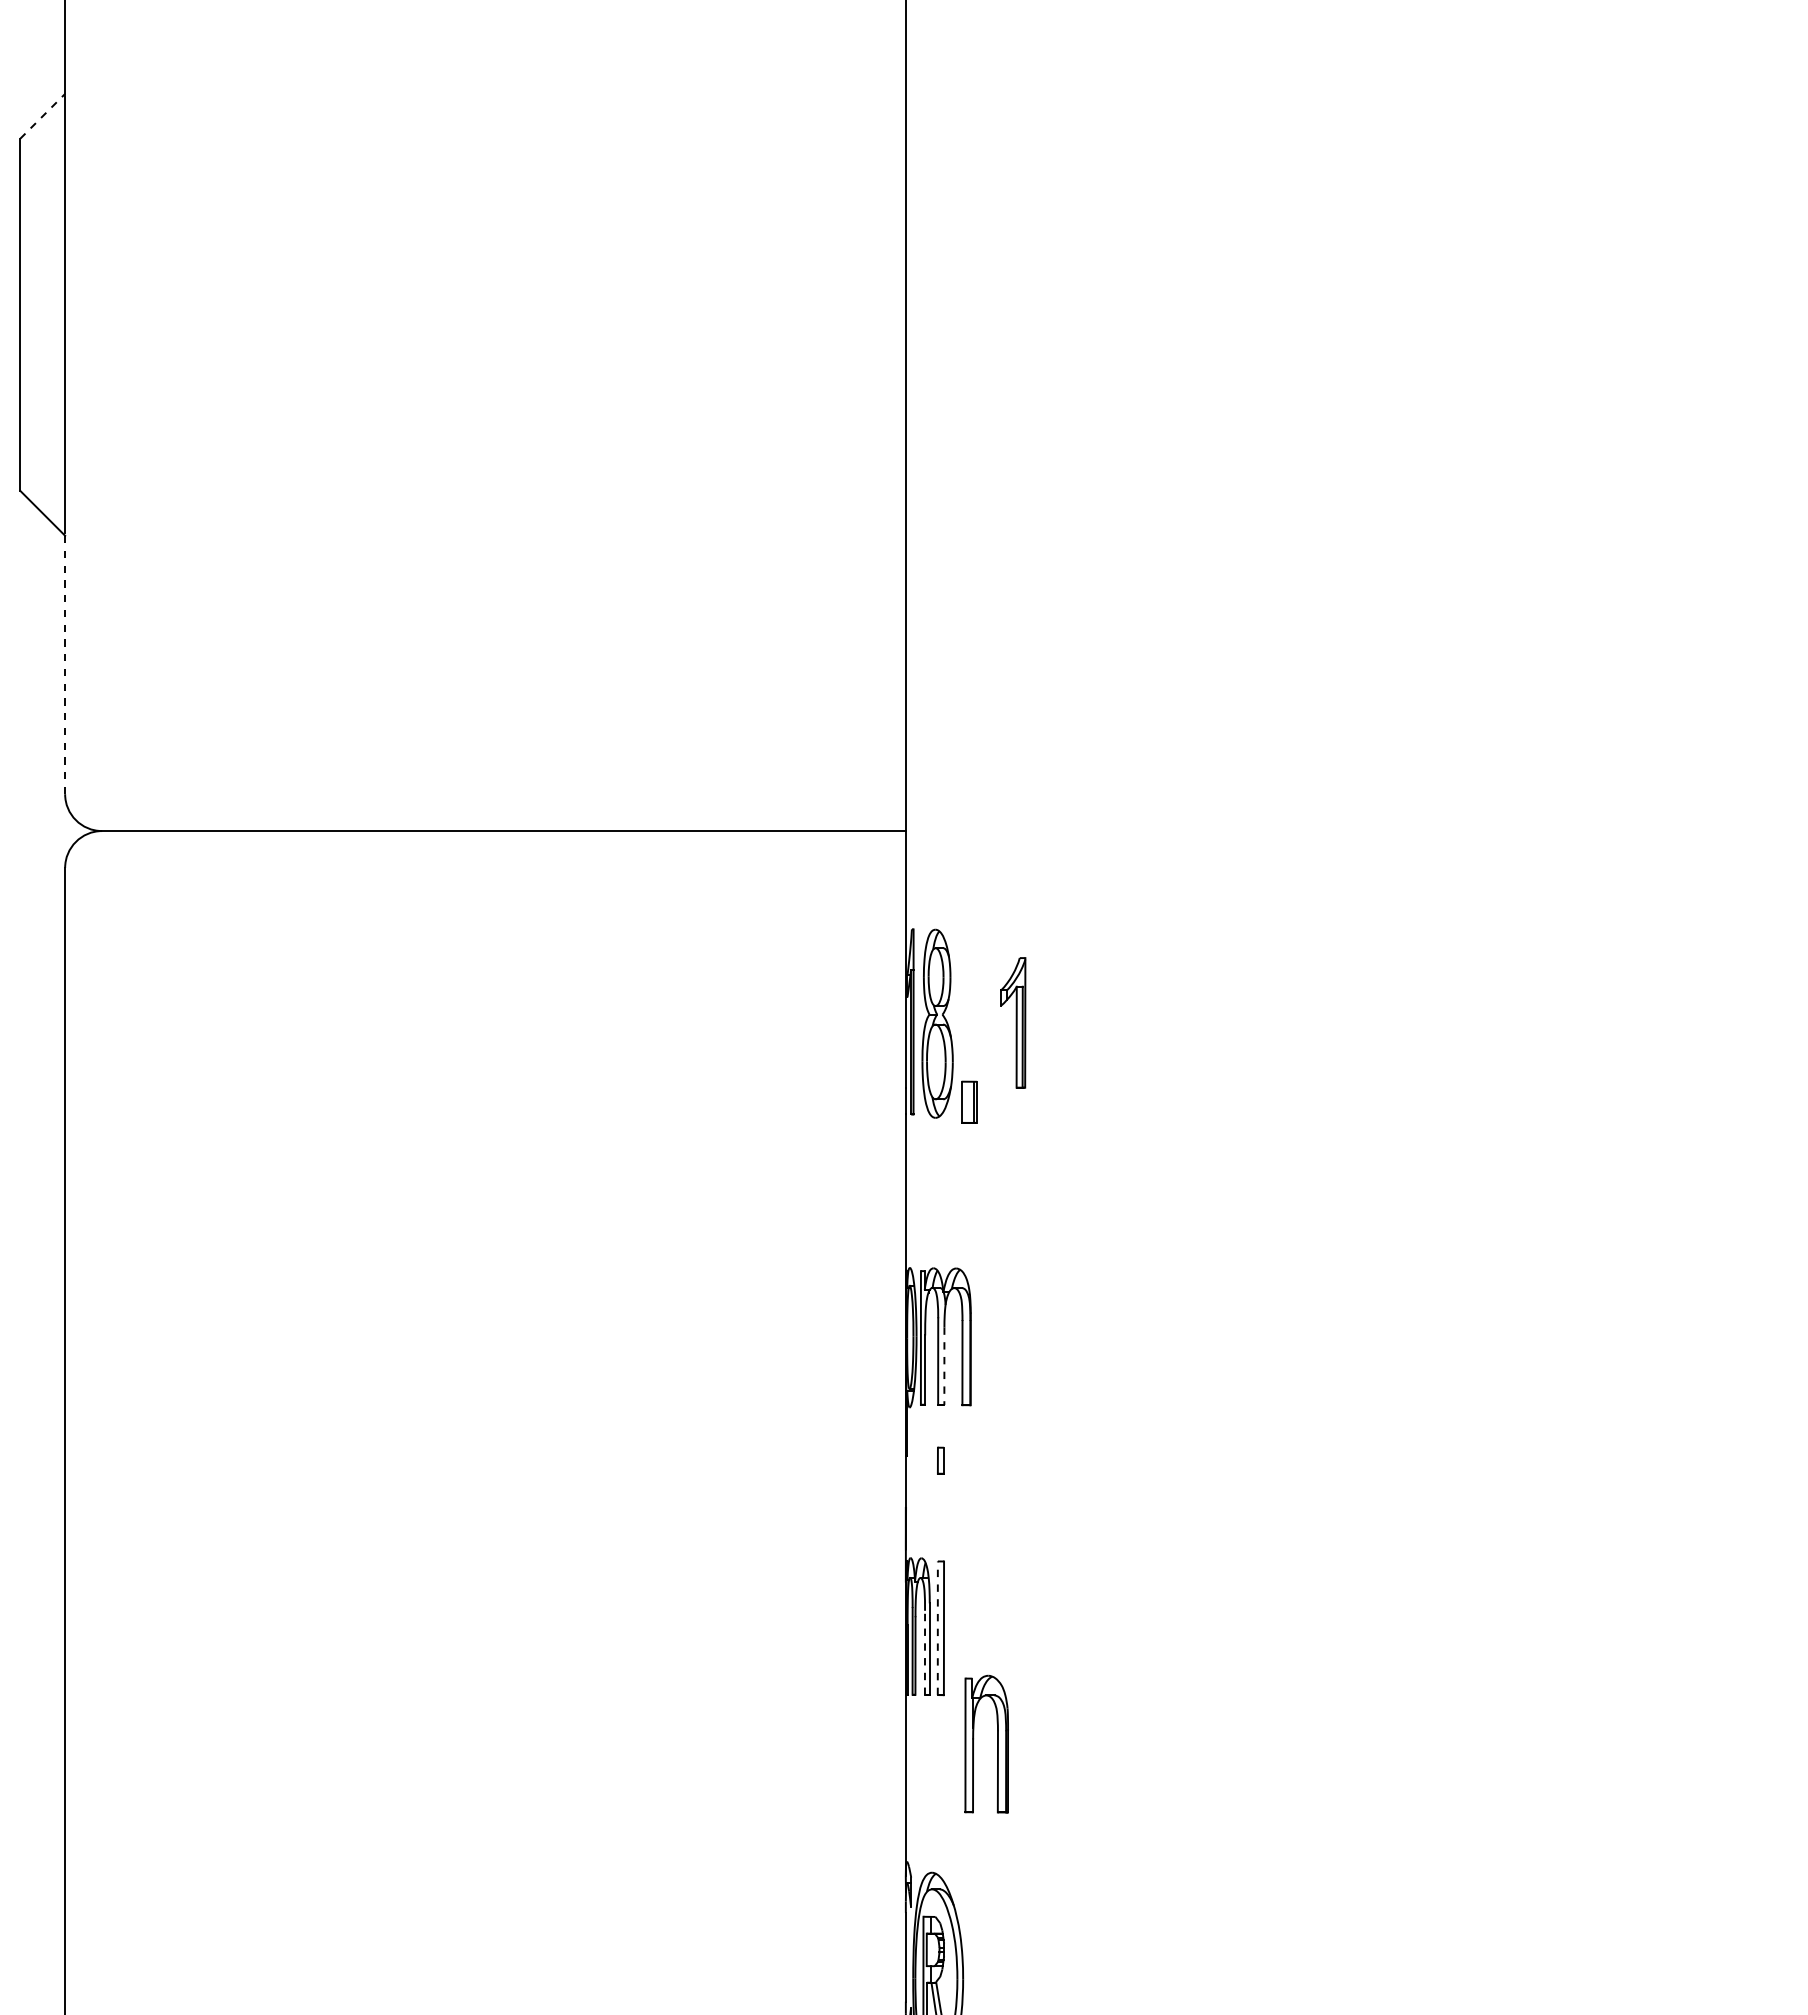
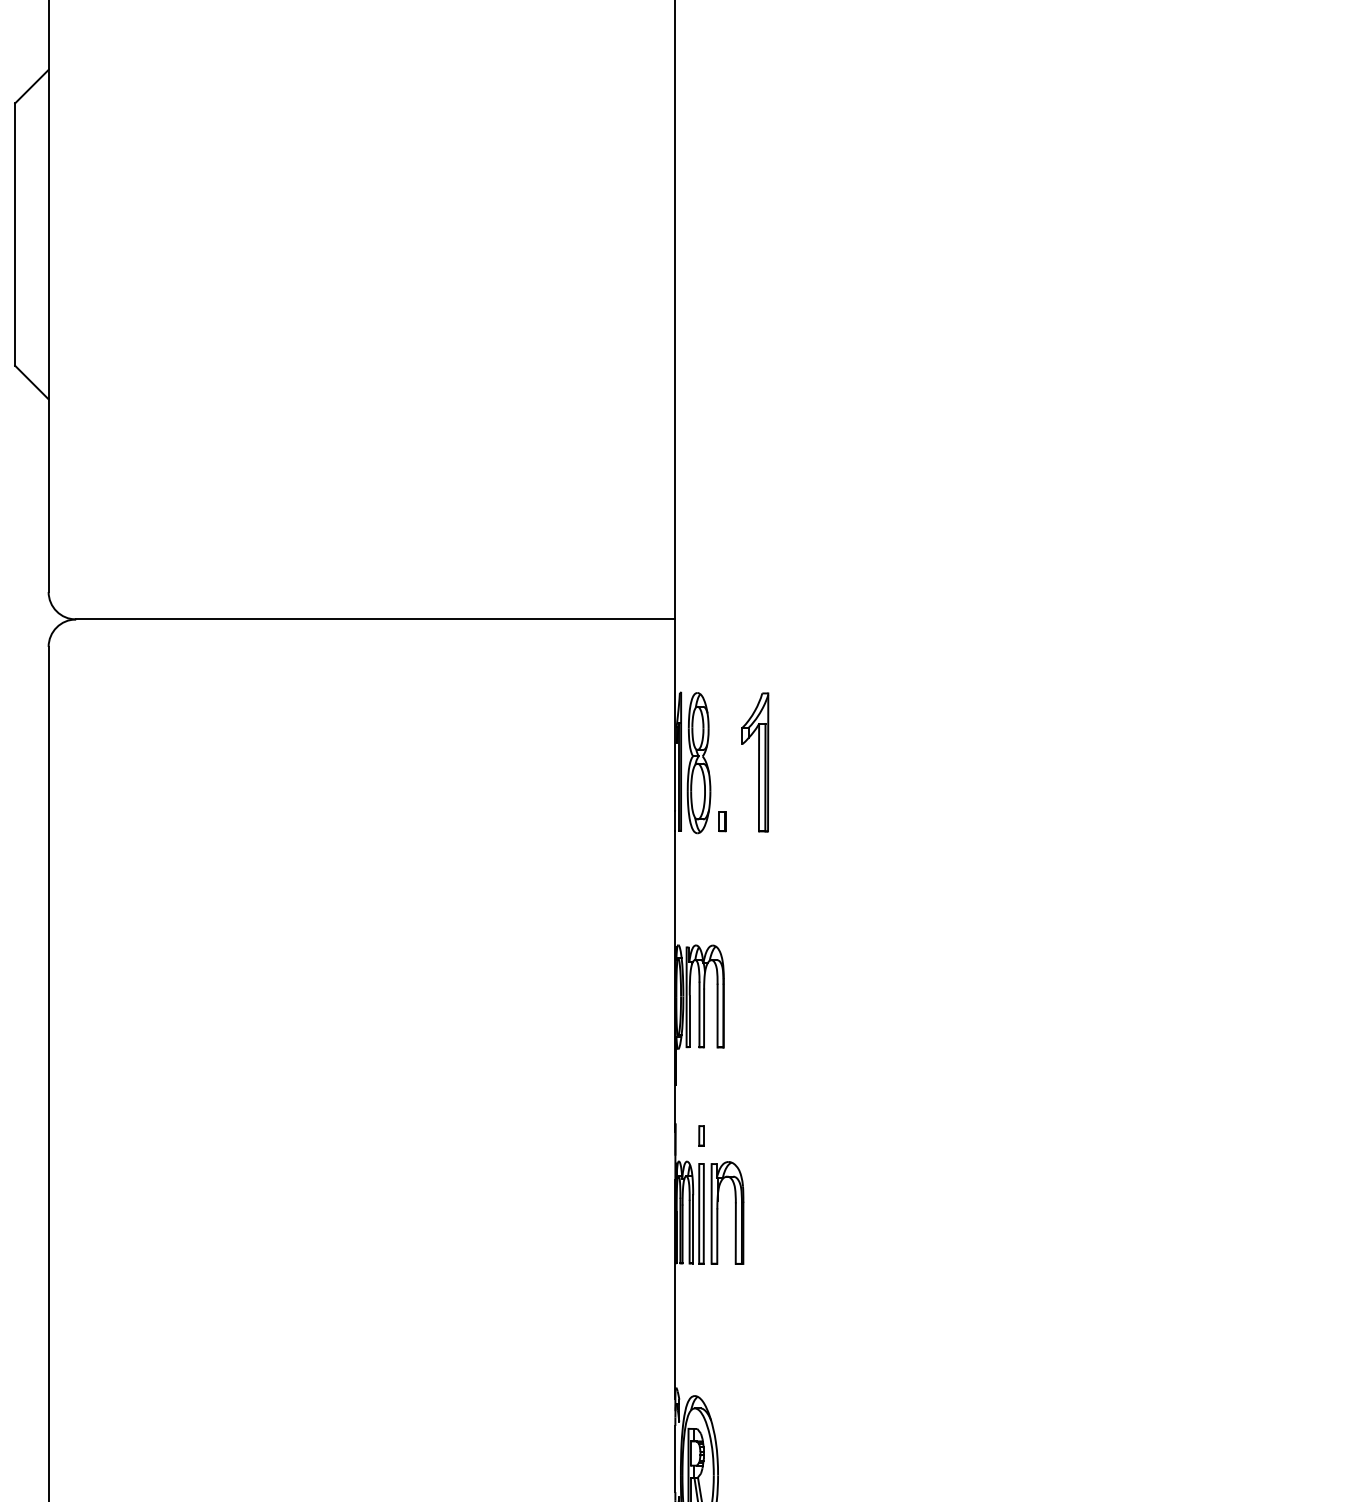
line: (42, 116) -> (31, 86), dashed -> solid
line: (65, 664) -> (48, 495), dashed -> solid
part: (1013, 1022) -> (755, 762), size x1.43
part: (969, 1101) -> (722, 821), size x0.62
line: (944, 1366) -> (704, 1018), dashed -> solid
part: (940, 1460) -> (701, 1135), moved
line: (937, 1628) -> (698, 1213), dashed -> solid
line: (925, 1652) -> (690, 1231), dashed -> solid
part: (997, 1743) -> (735, 1212), moved

